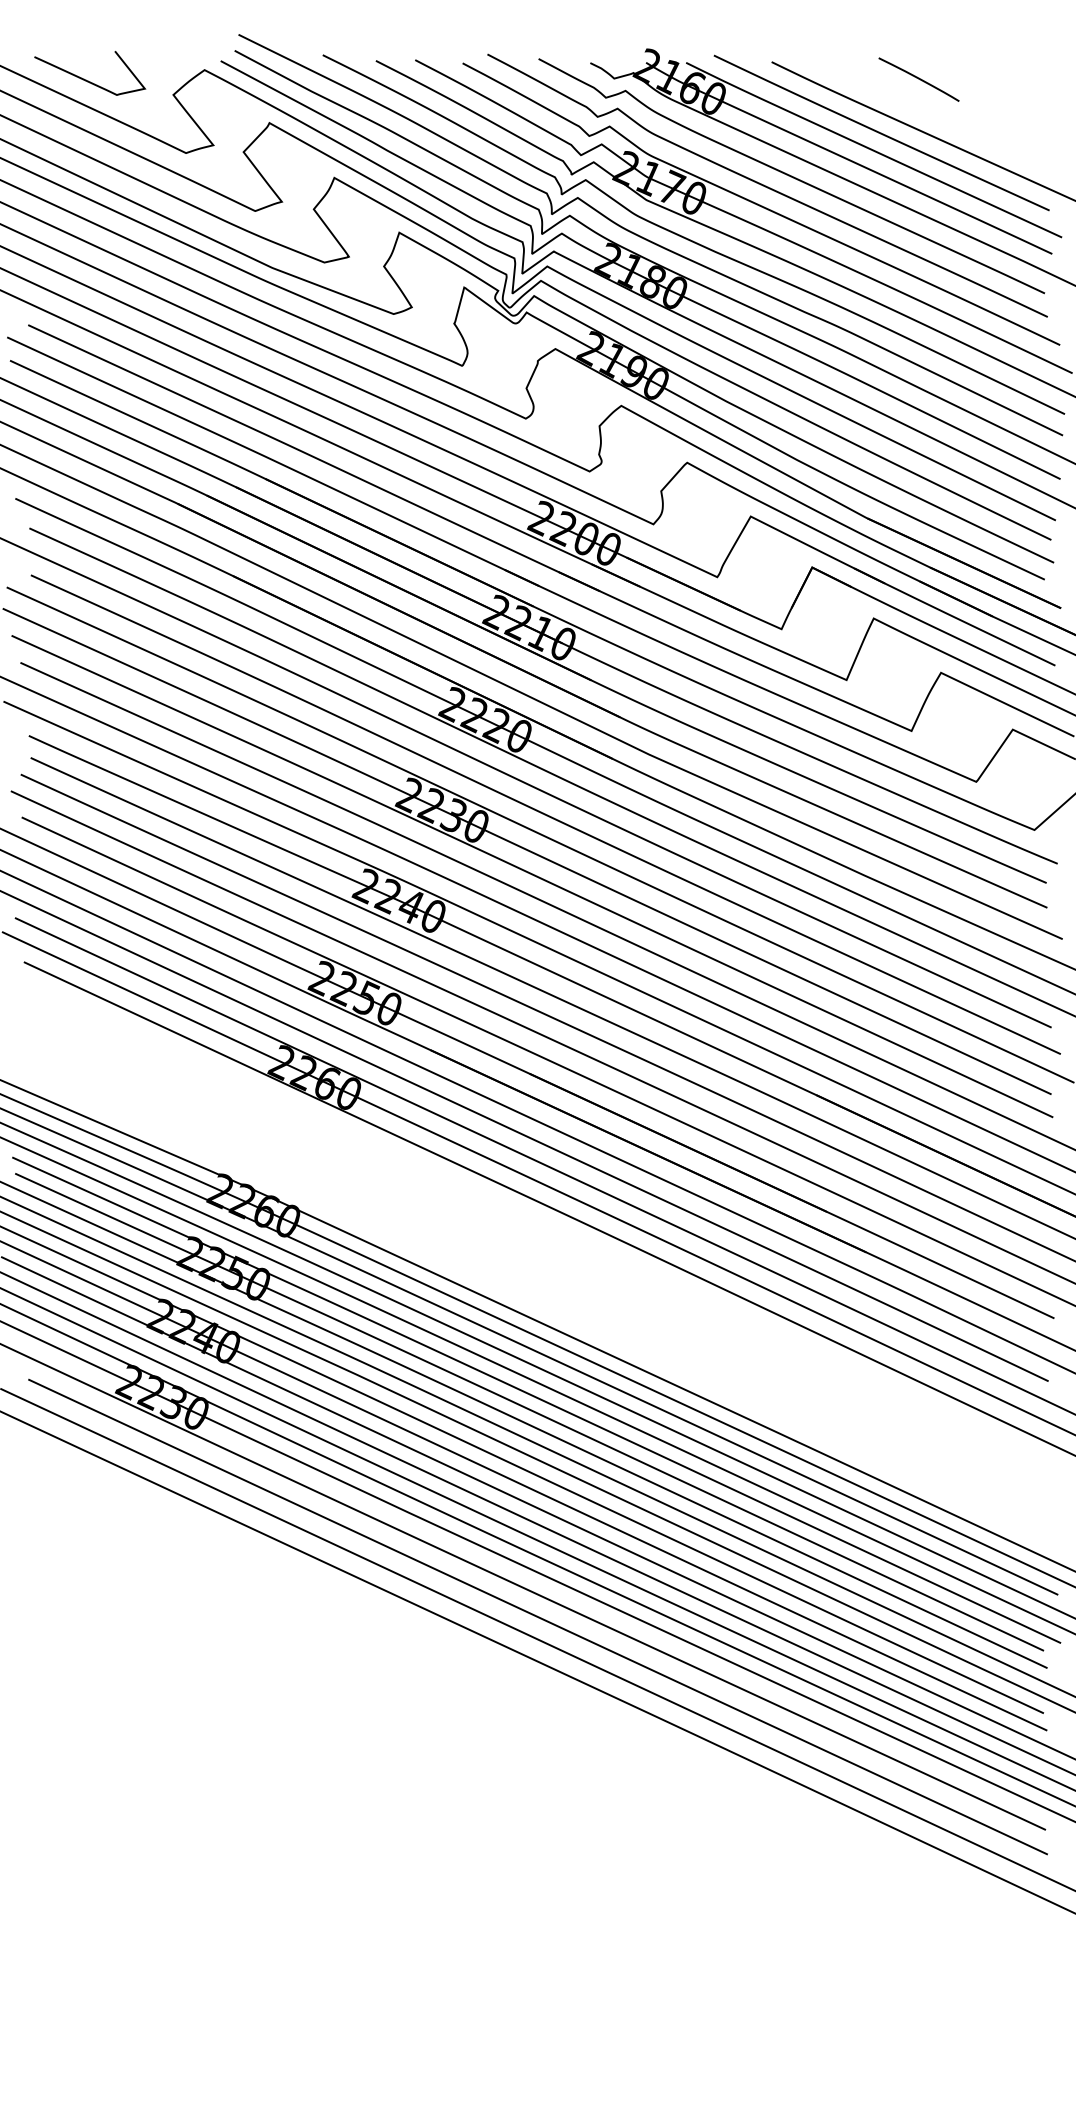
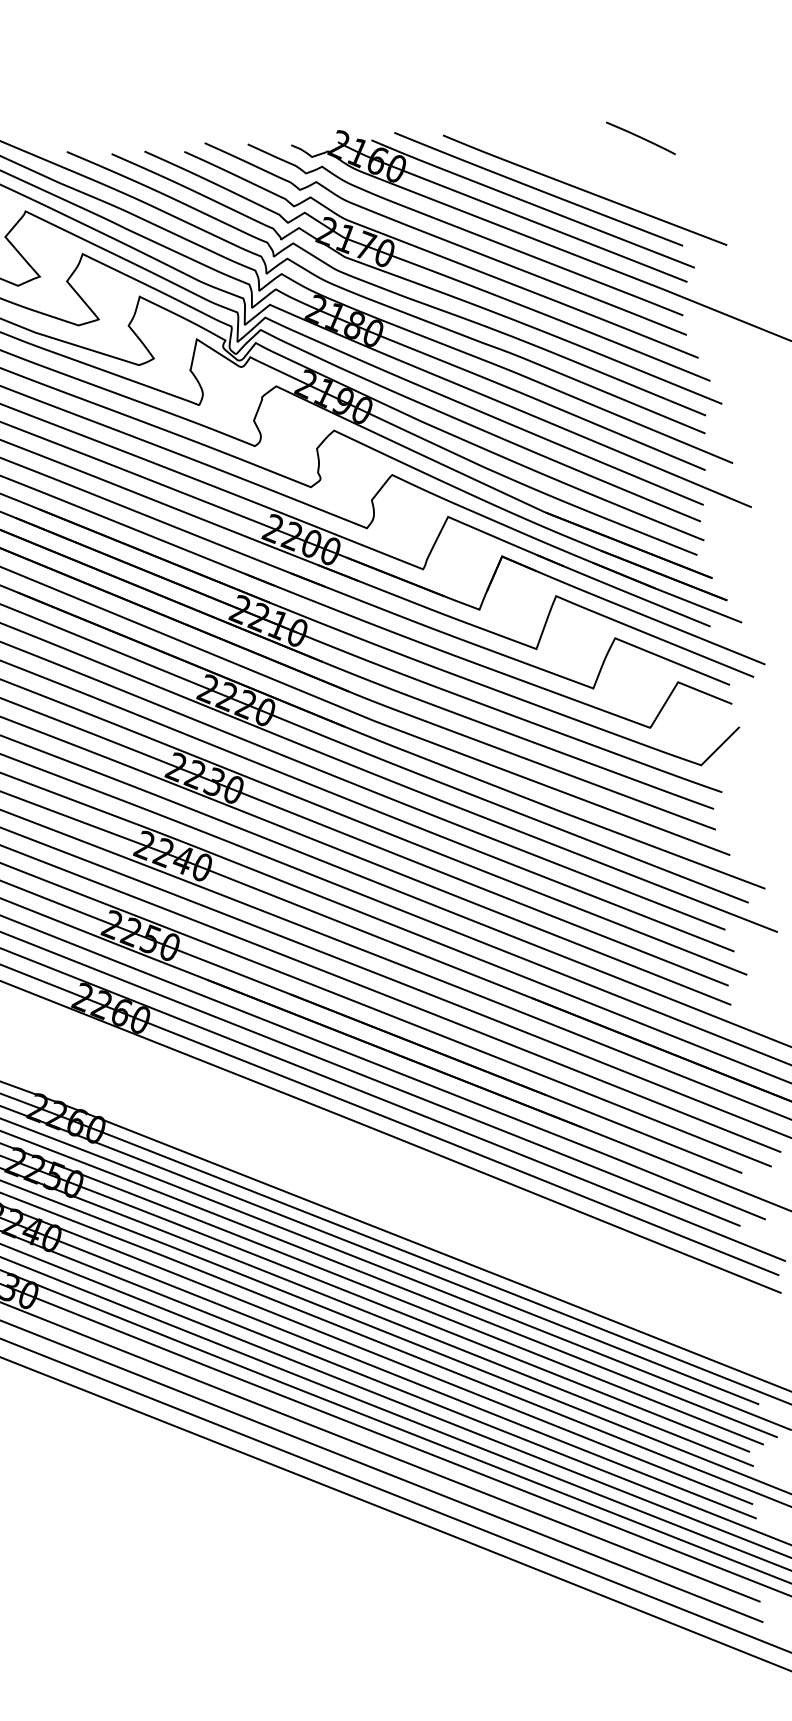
line: (918, 79) -> (640, 138), moved

